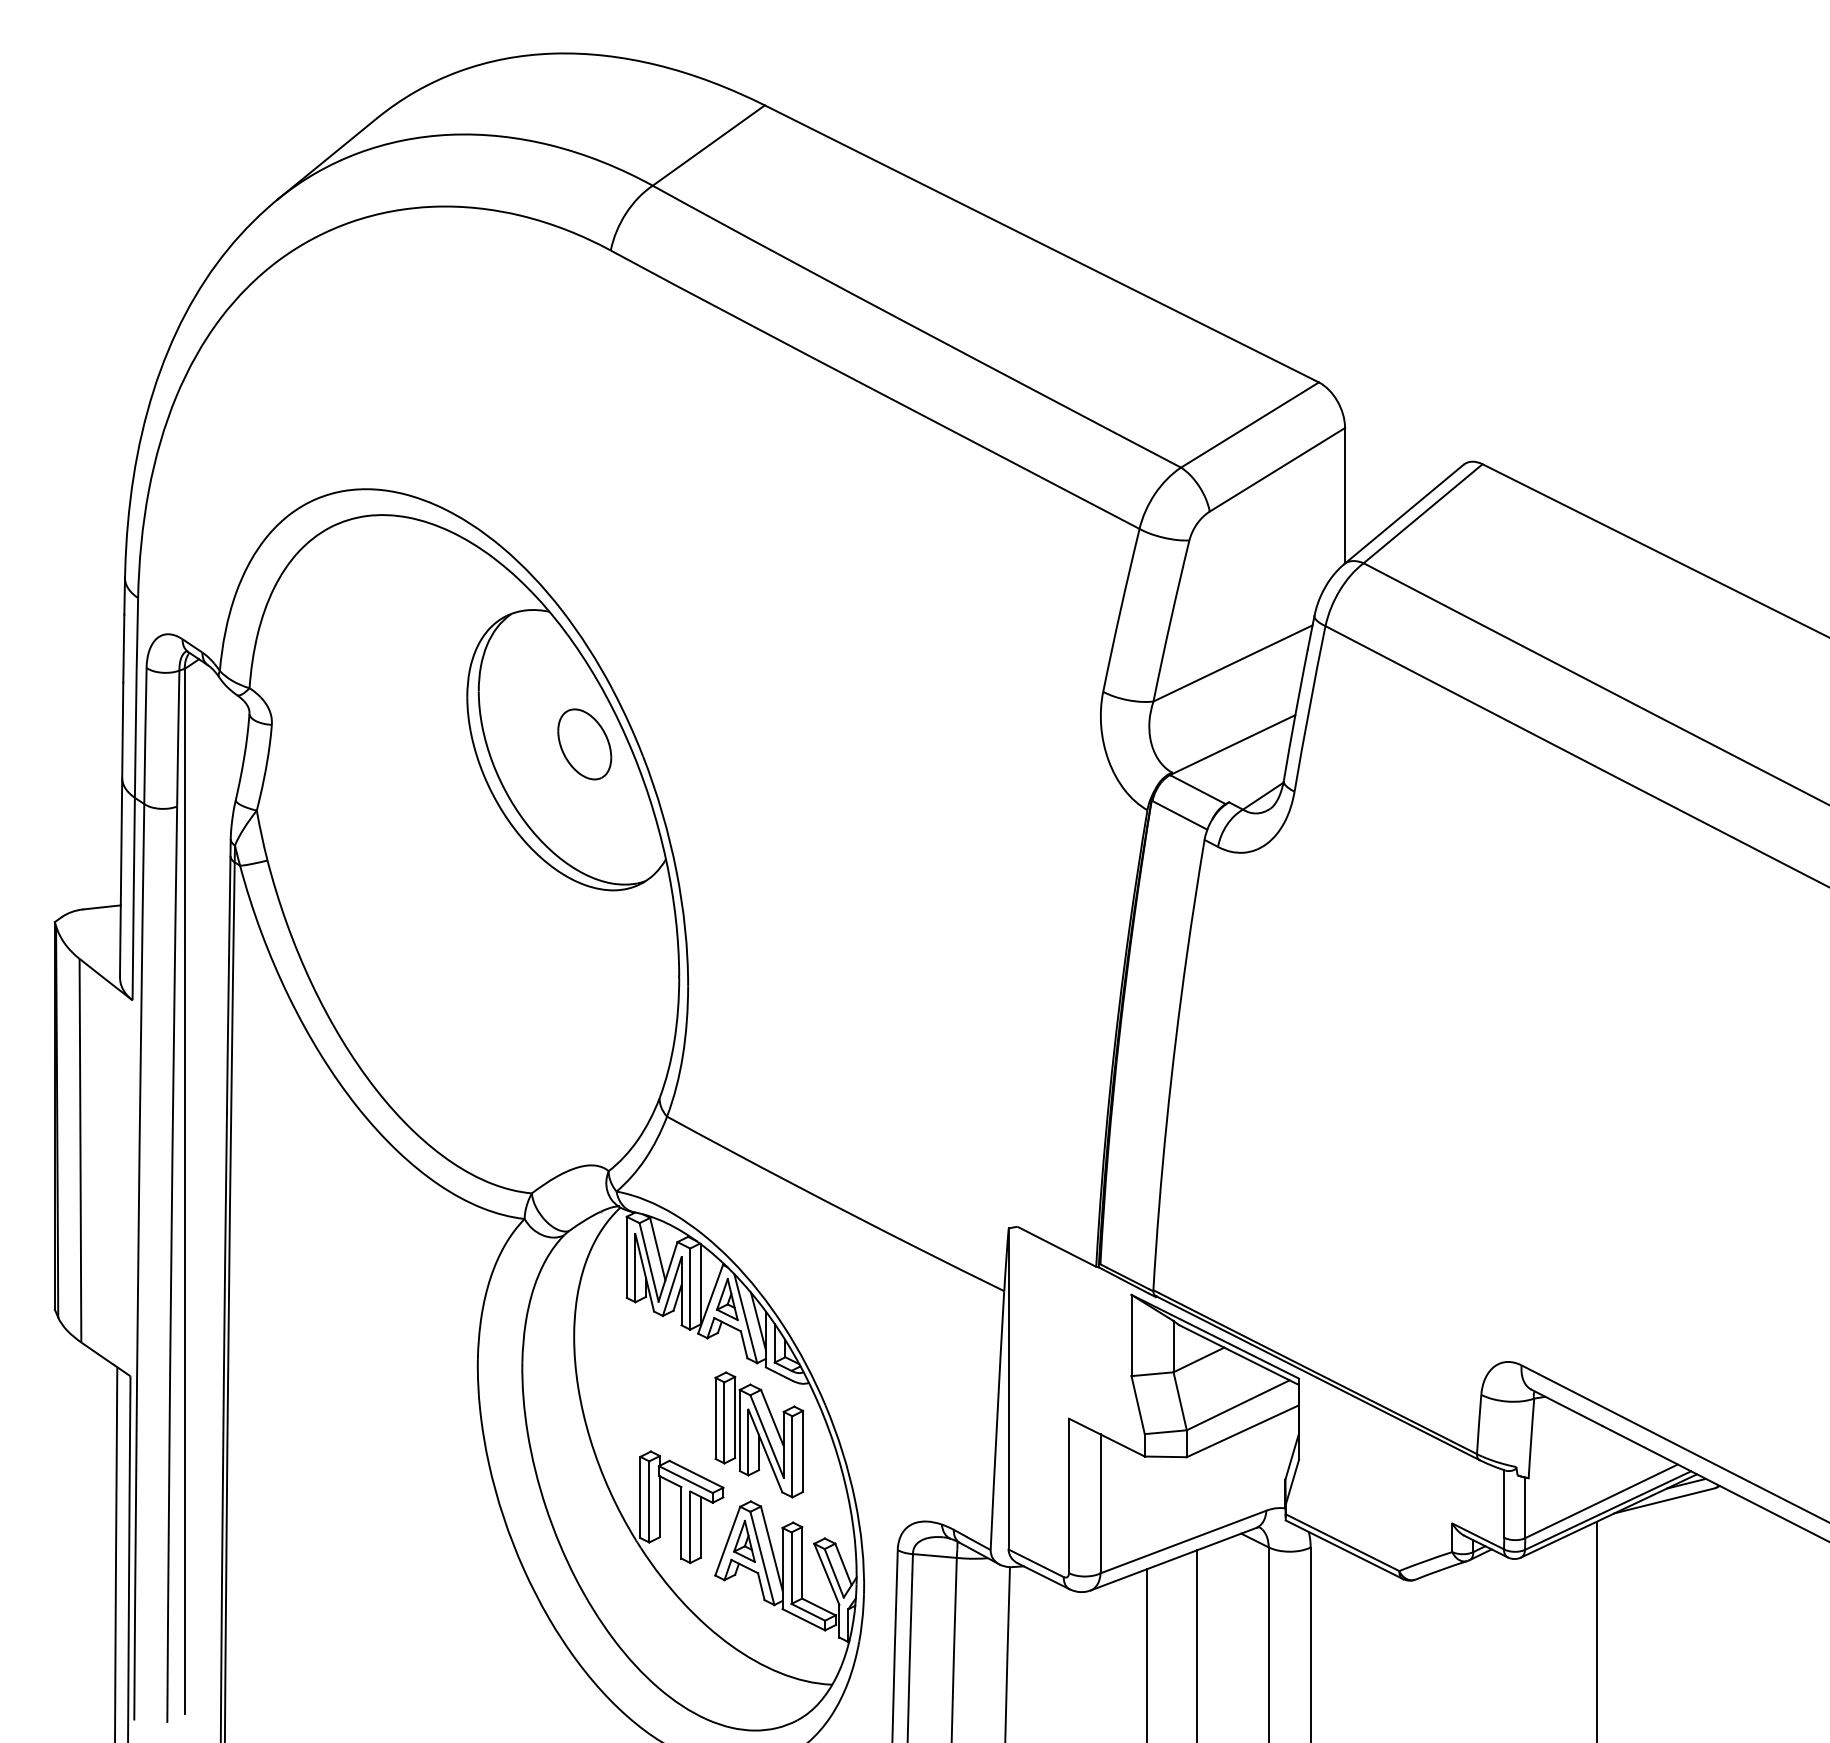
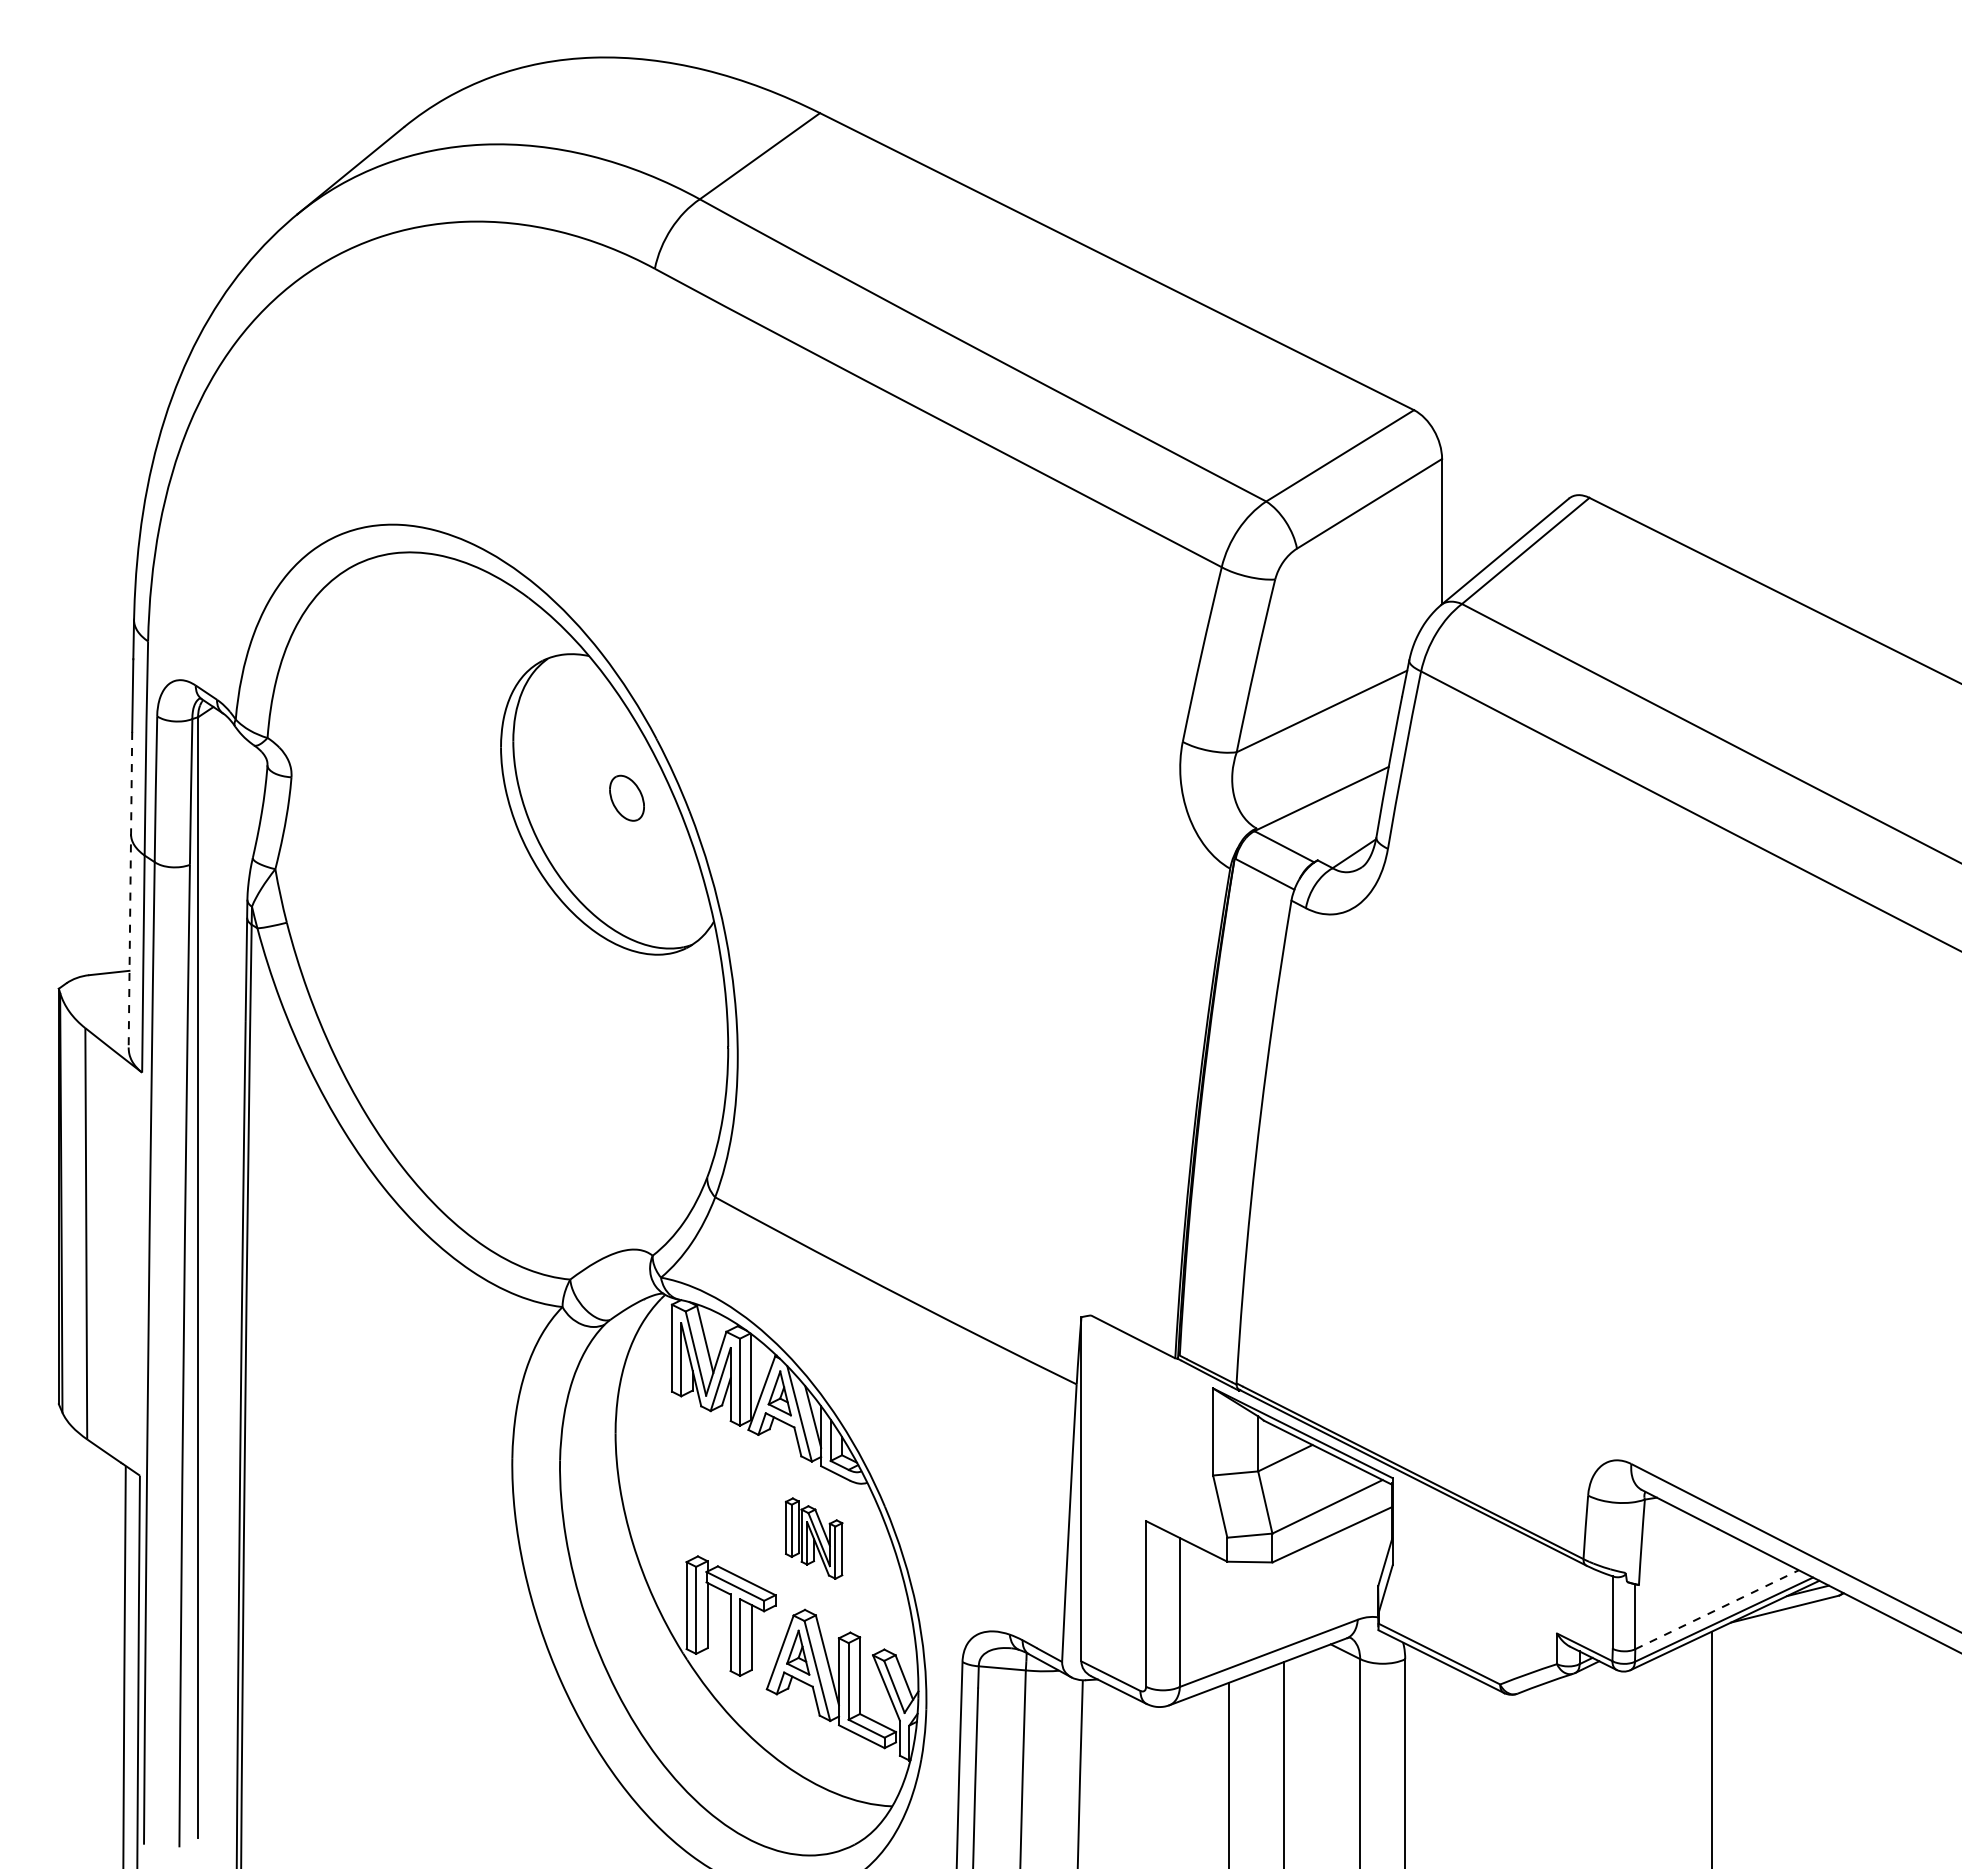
part: (584, 744) -> (626, 798), size x0.6
line: (121, 830) -> (130, 890), solid -> dashed
part: (759, 1434) -> (814, 1538), size x0.6
line: (1601, 1501) -> (1716, 1609), solid -> dashed

